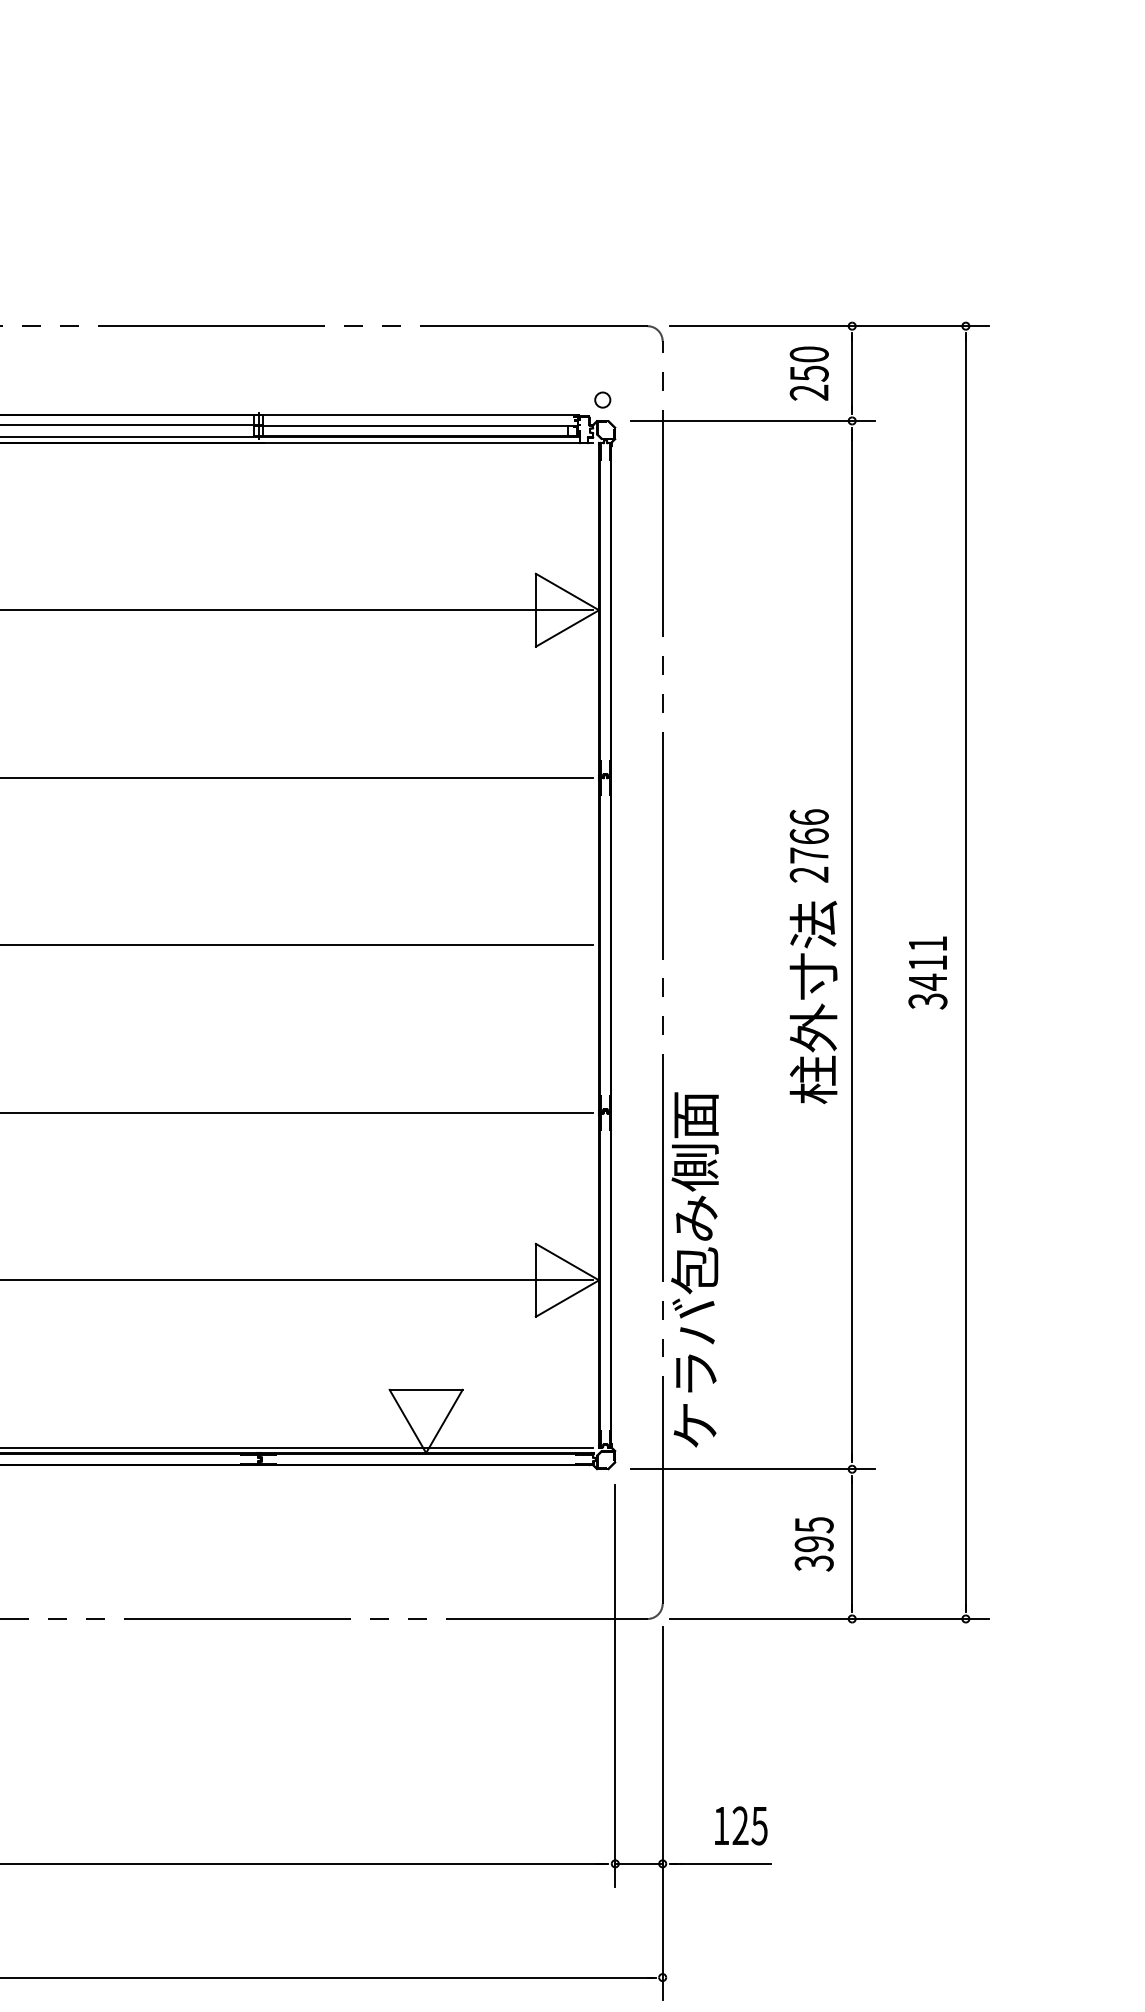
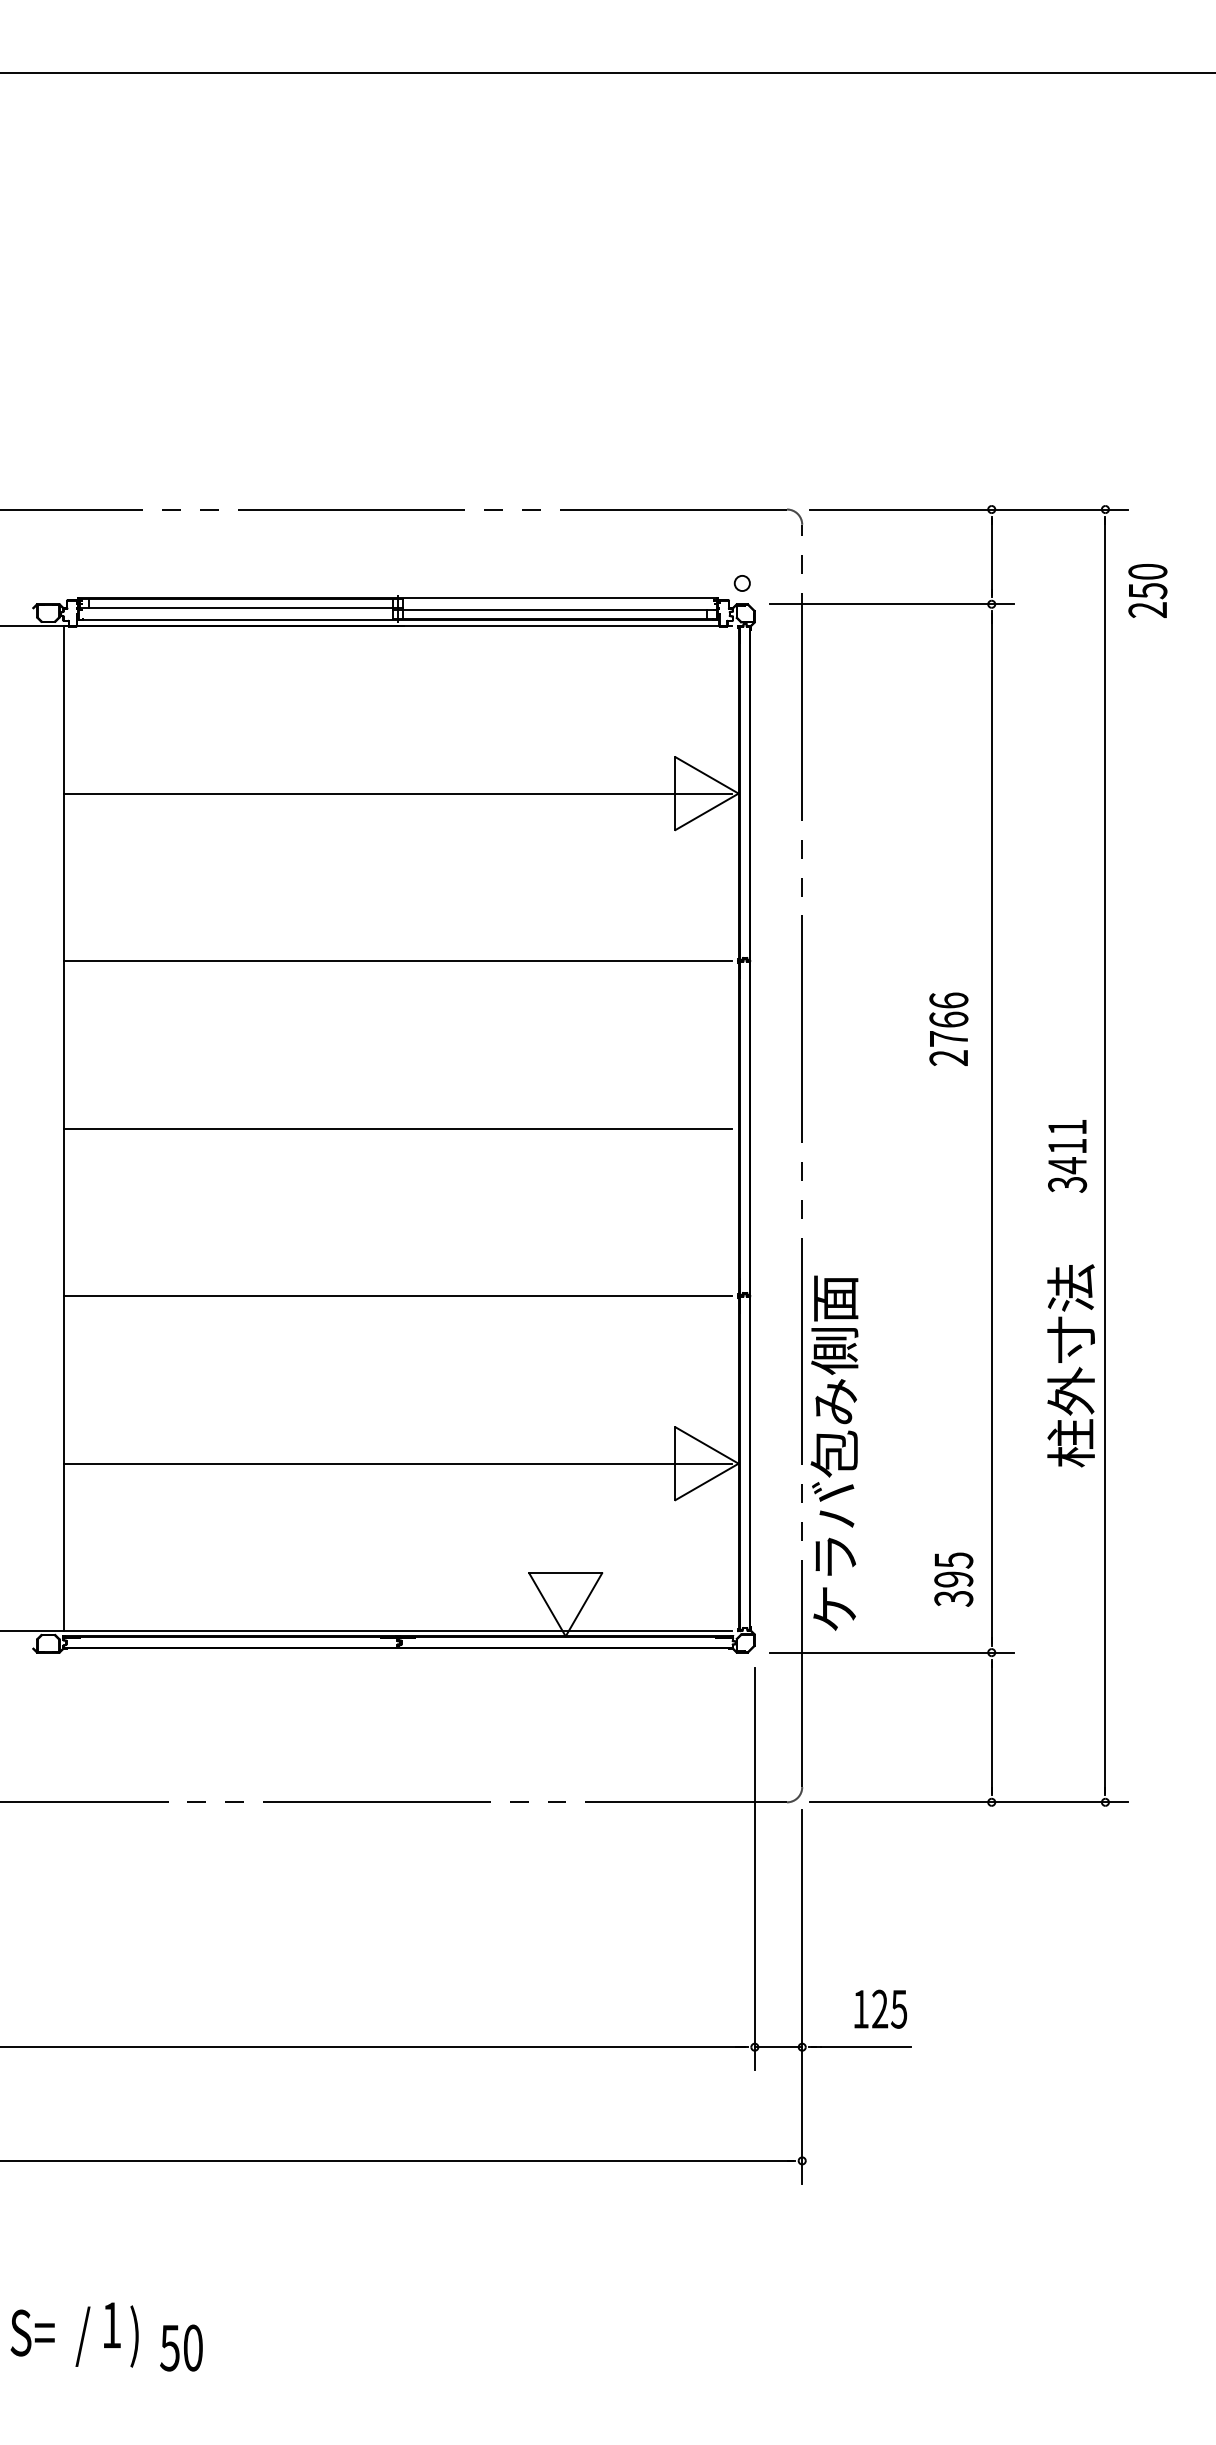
text: (808, 373) -> (1147, 590), moved
text: (812, 1002) -> (1070, 1365), moved
text: (813, 1544) -> (953, 1579), moved

